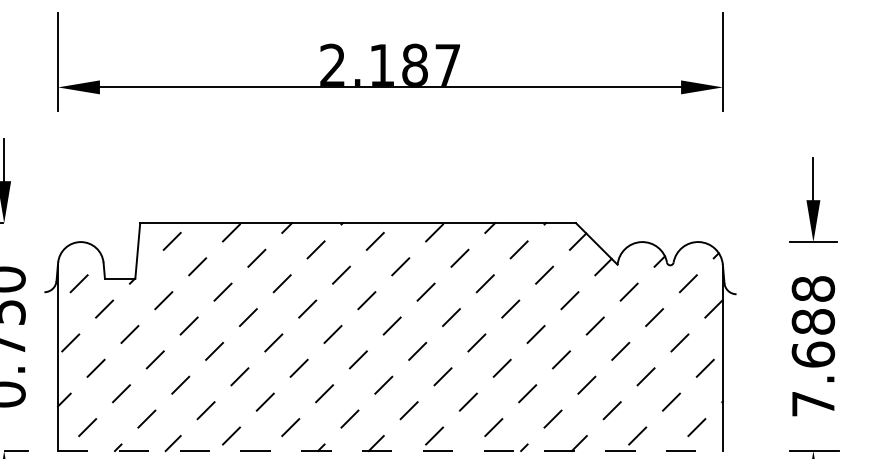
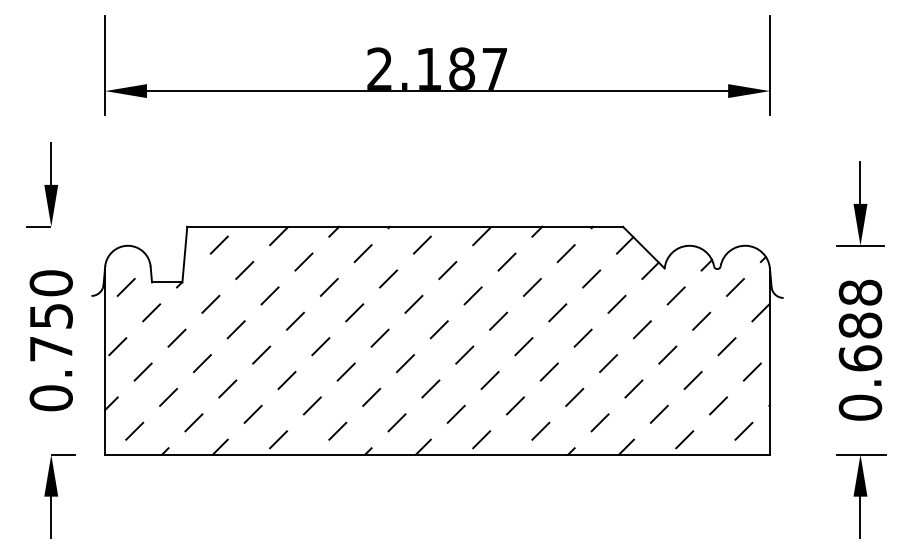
text: (813, 403) -> (860, 407), 7.688 -> 0.688
line: (391, 450) -> (438, 454), dashed -> solid

